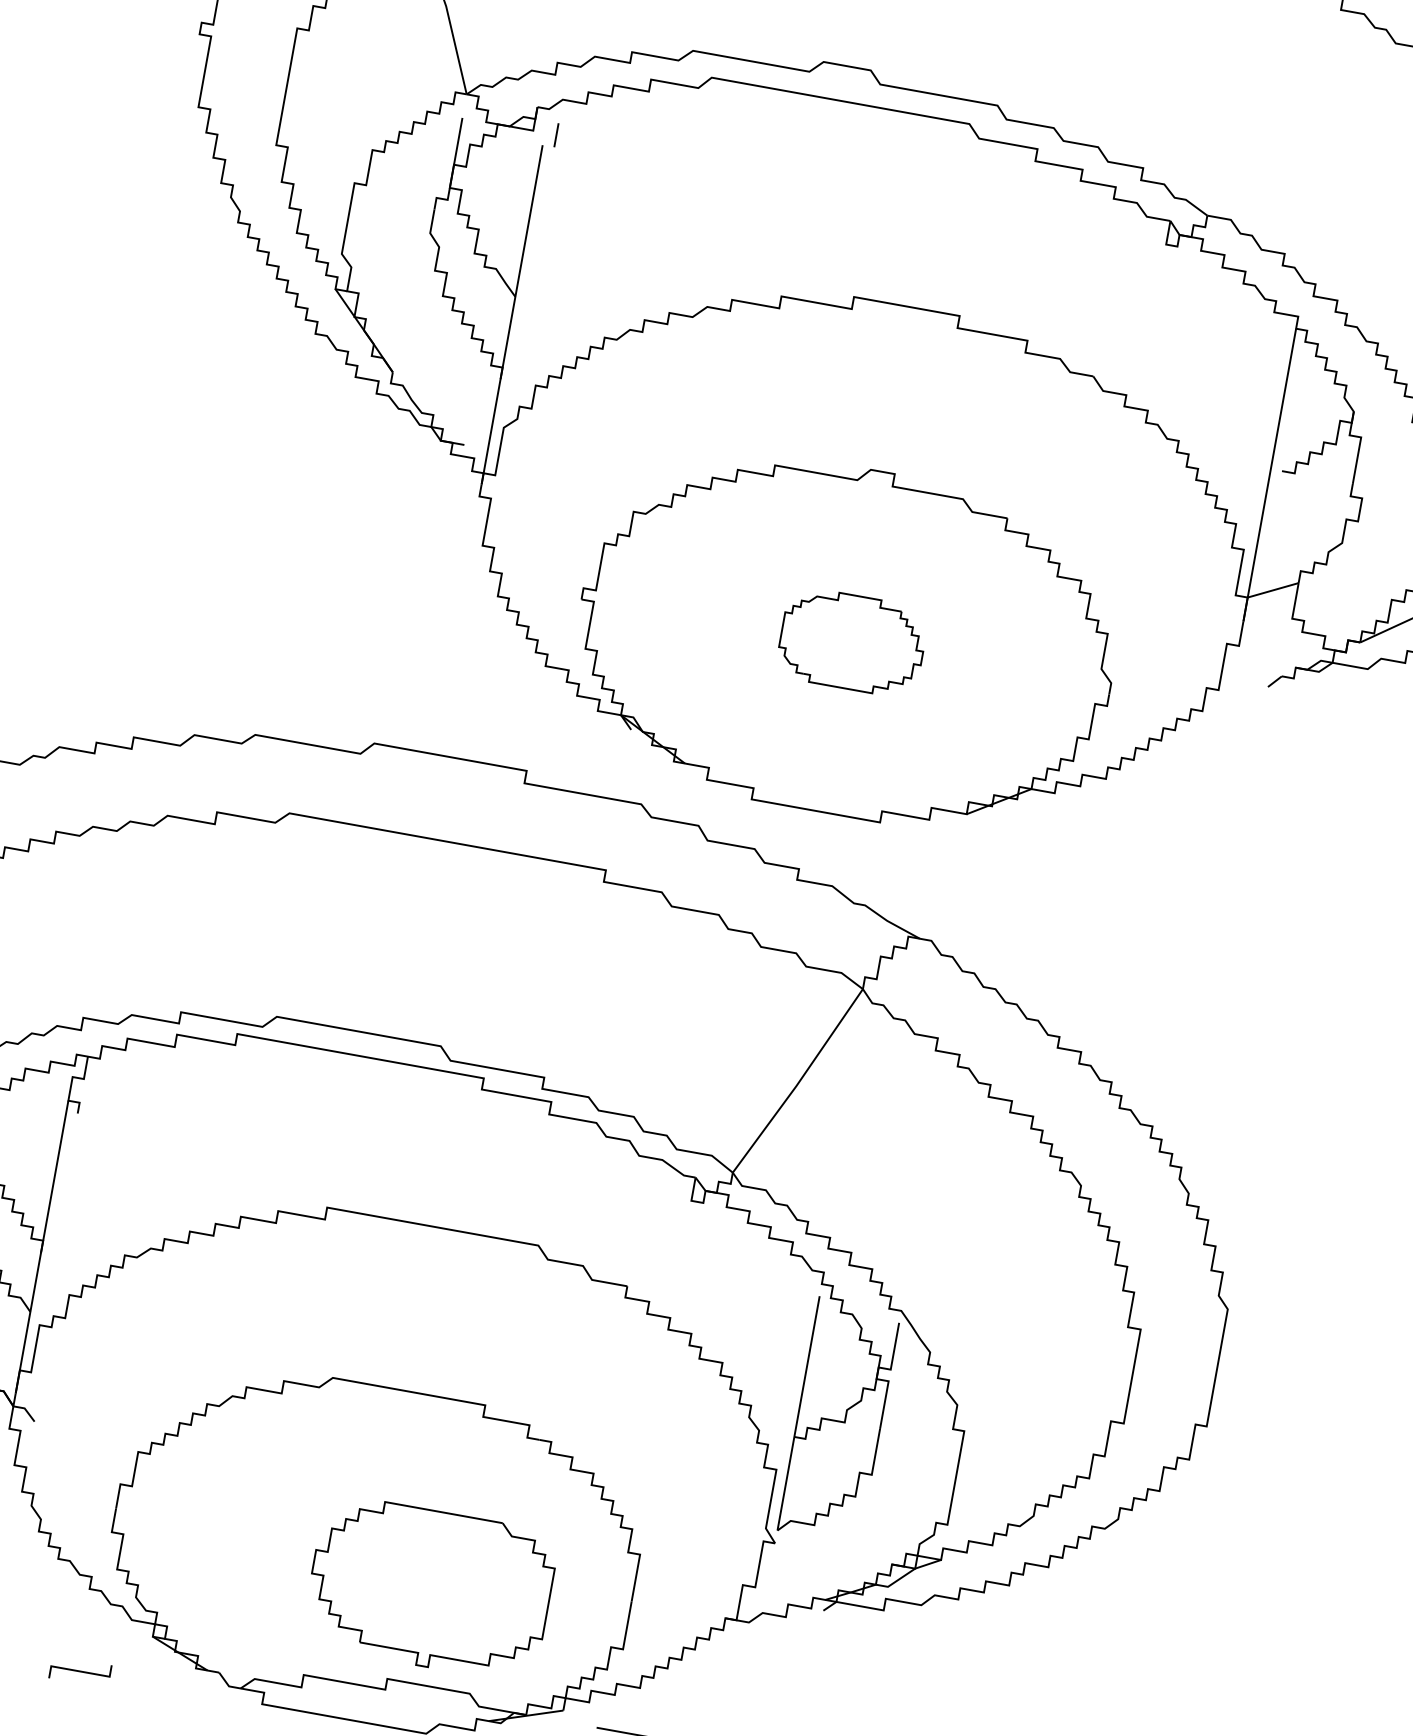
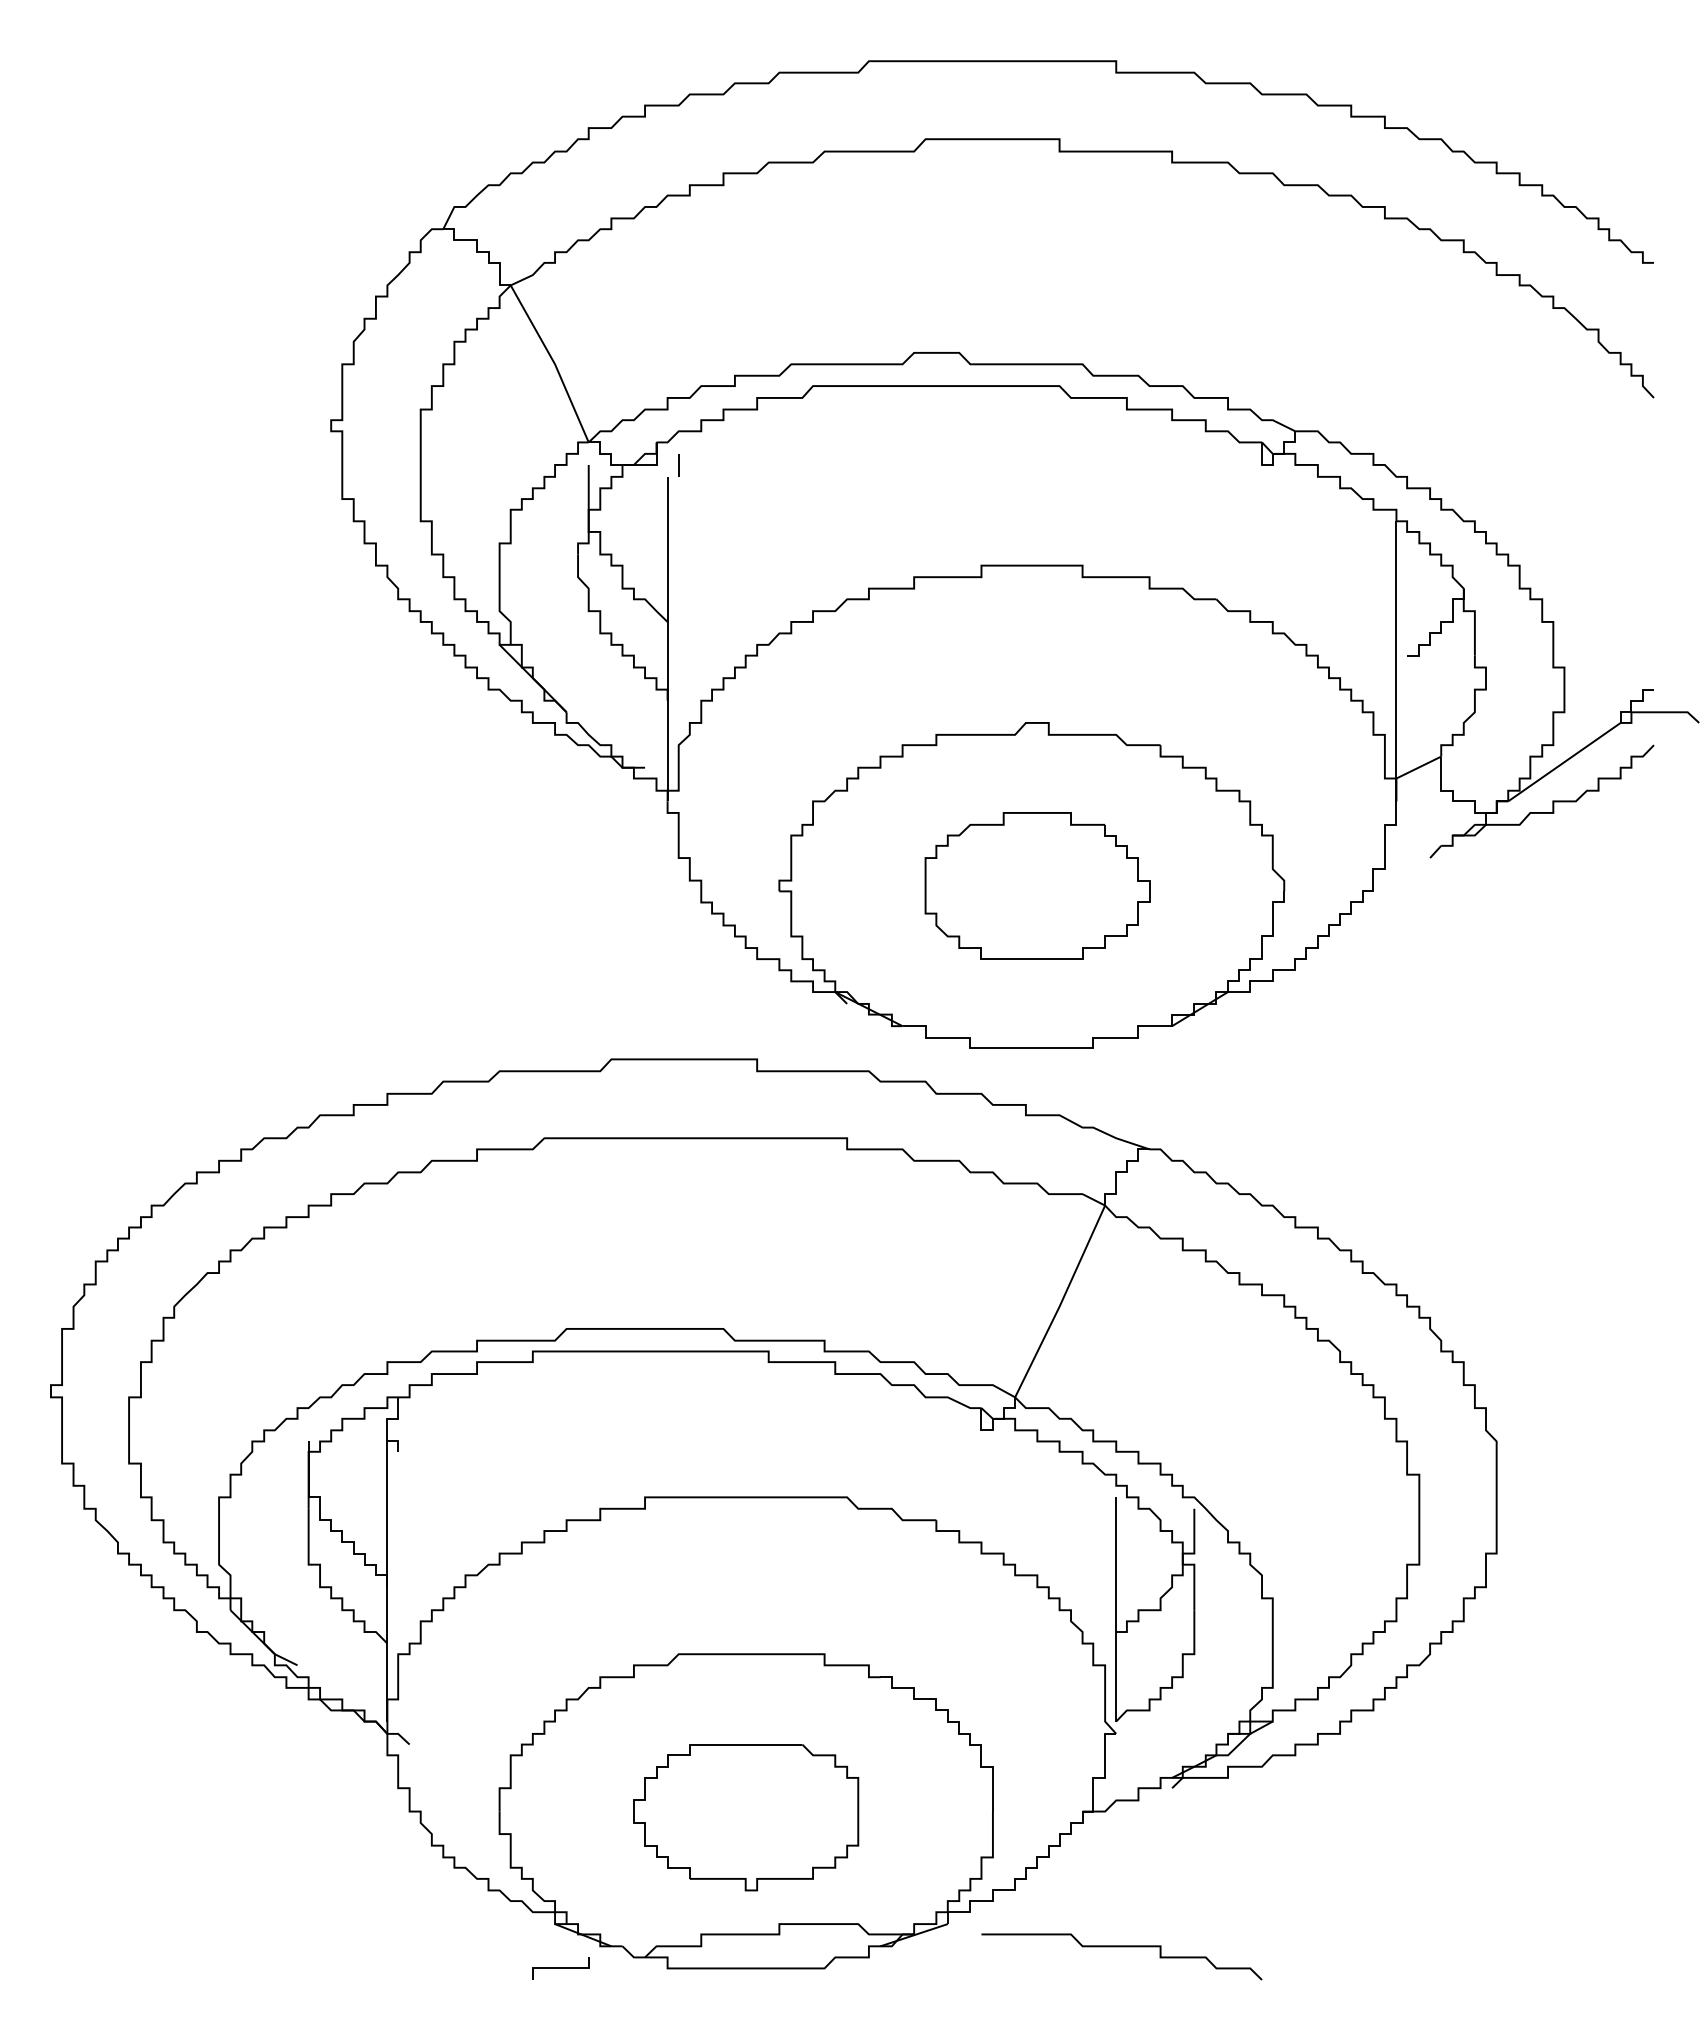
part: (852, 641) -> (1037, 885), size x1.67
part: (430, 1588) -> (746, 1817), moved
curve: (80, 1671) -> (560, 1968), moved

